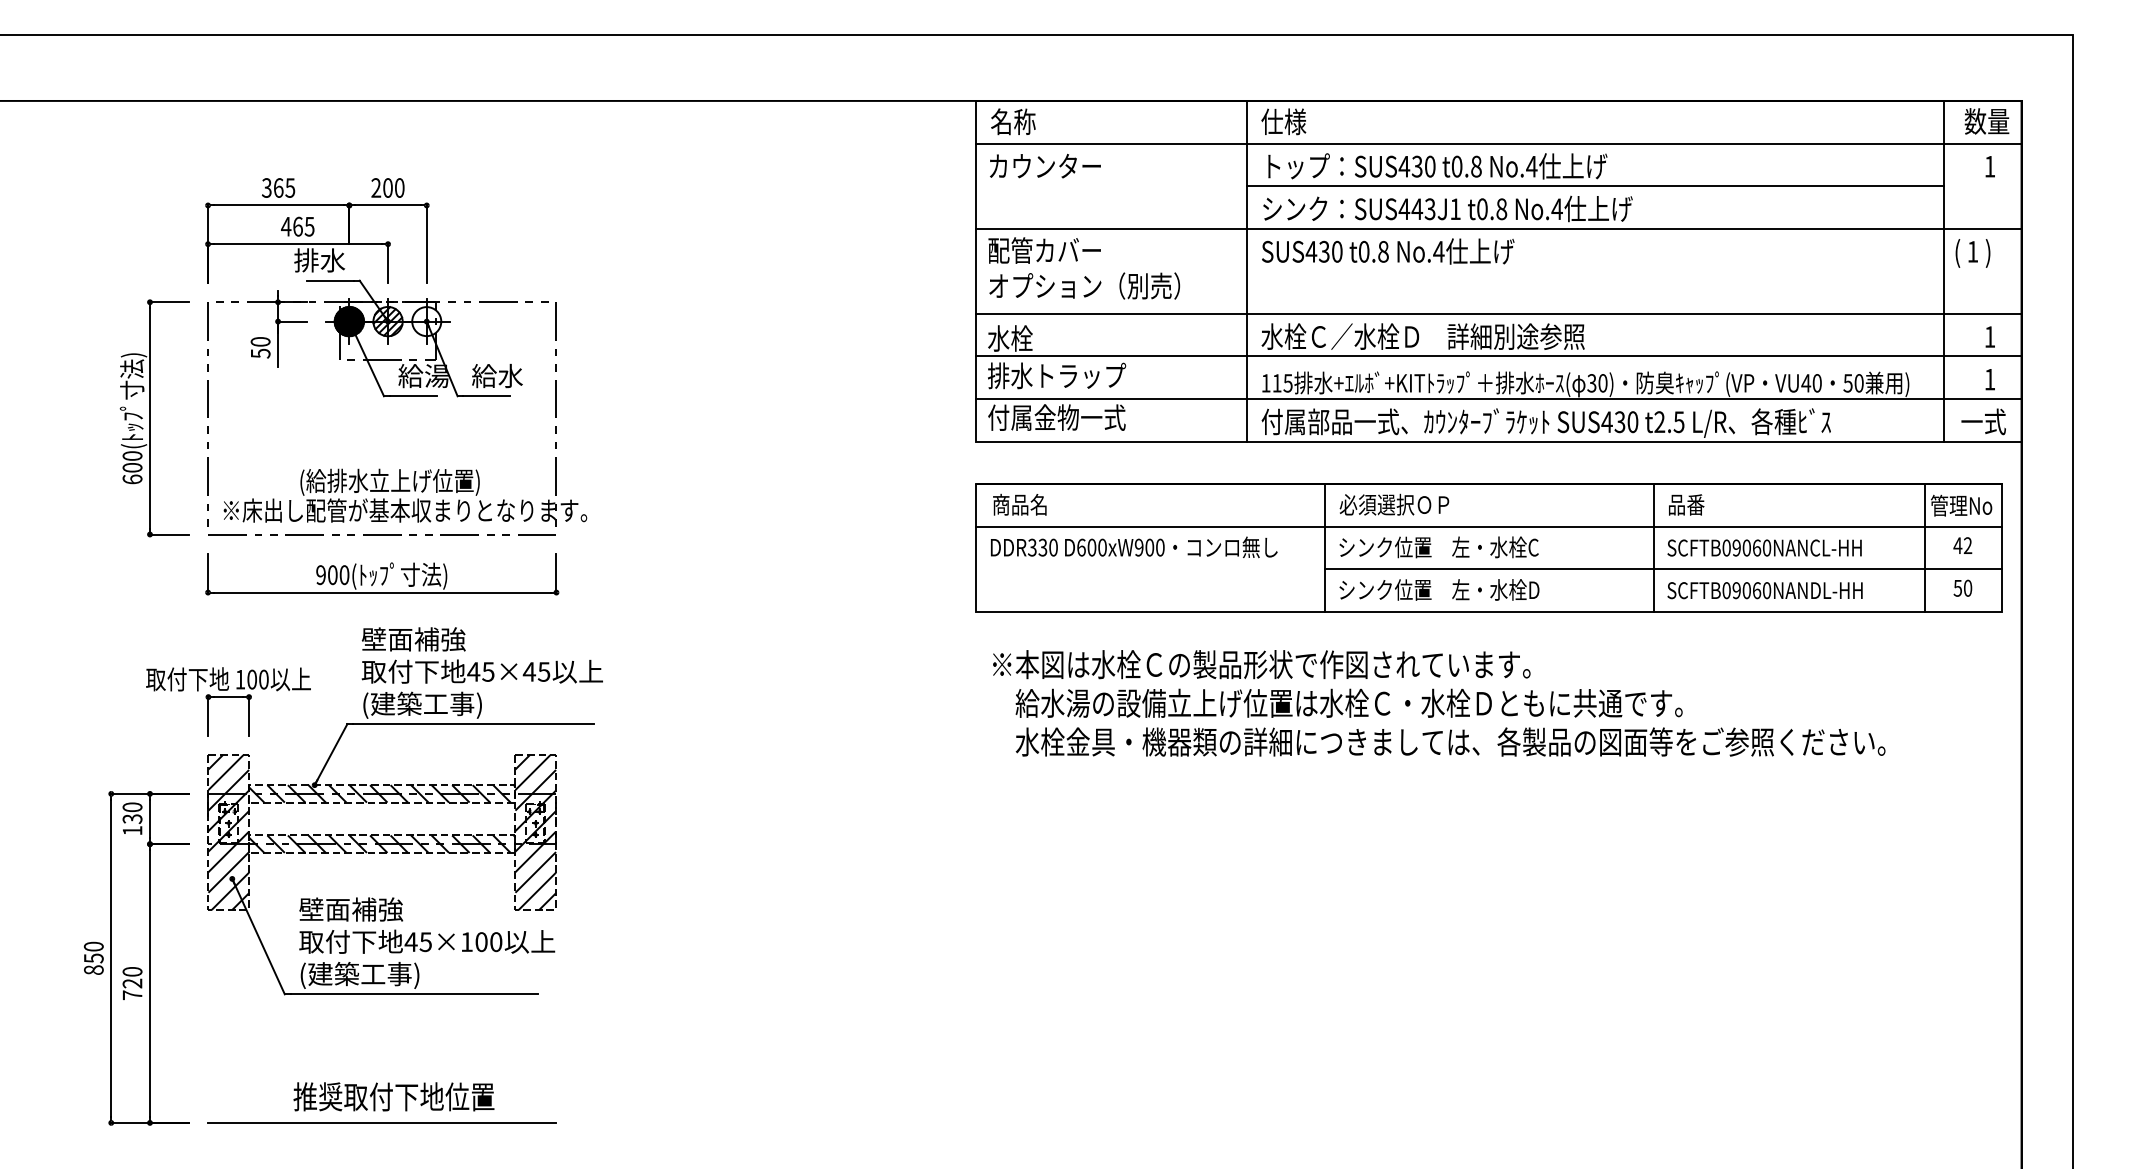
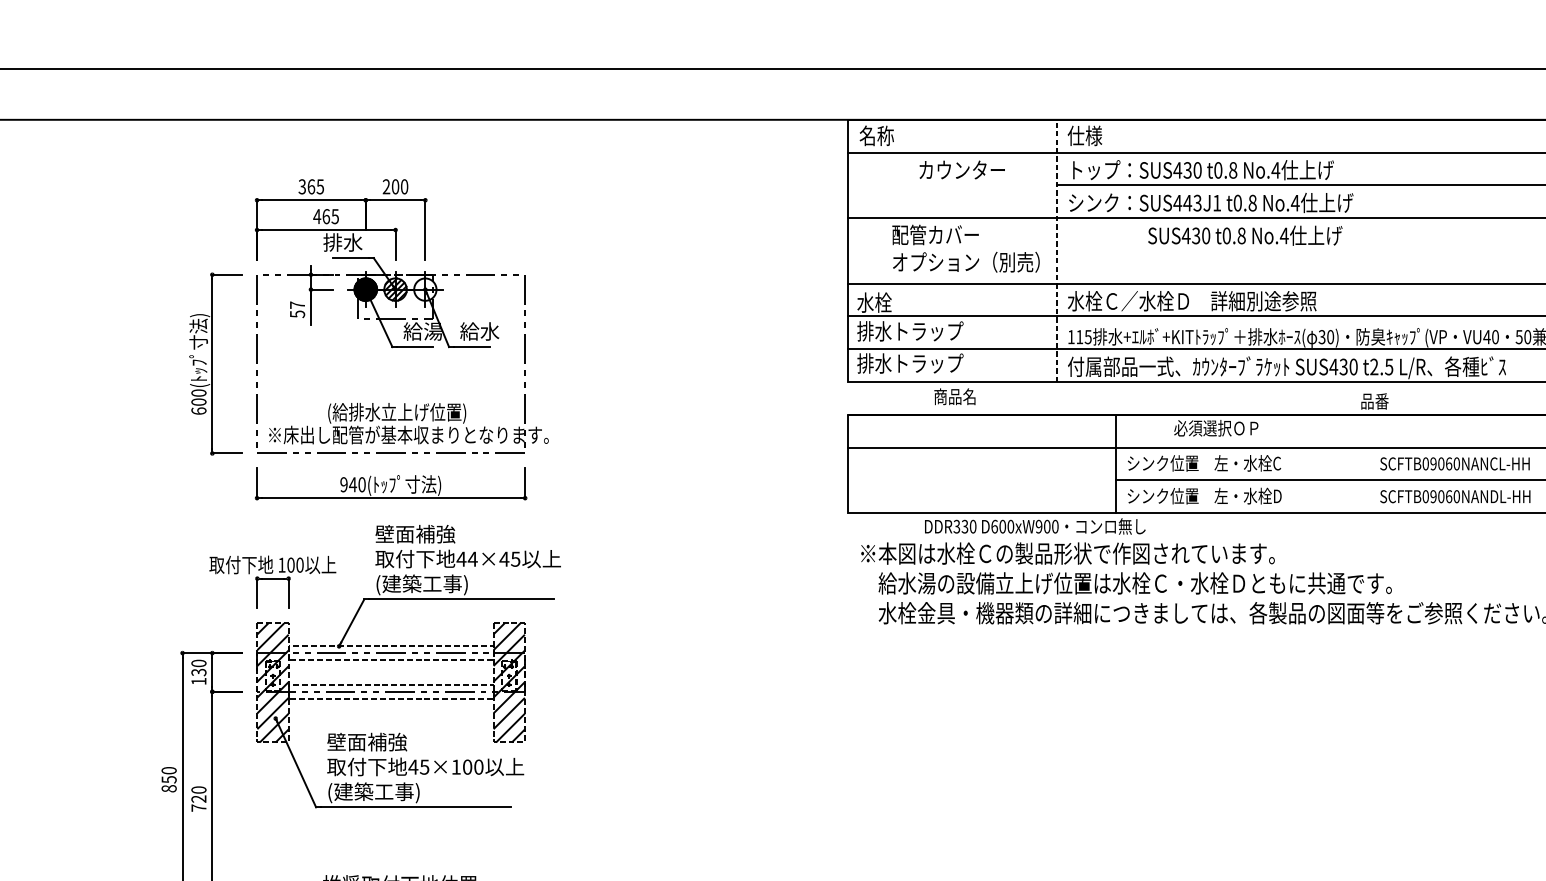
text: (1045, 165) -> (962, 169), moved
text: (1388, 251) -> (1245, 235), moved
text: (1084, 268) -> (966, 248), moved
line: (1247, 270) -> (1057, 250), solid -> dashed
text: (260, 341) -> (297, 304), 50 -> 57
text: (1057, 417) -> (910, 363), 付属金物一式 -> 排水トラップ
text: (1019, 504) -> (954, 396), moved
text: (1394, 504) -> (1216, 428), moved
text: (1686, 504) -> (1374, 401), moved
text: (1134, 547) -> (1035, 526), moved
line: (1653, 547) -> (1369, 463), removed
text: (332, 575) -> (352, 485), 900( -> 940(
text: (487, 671) -> (472, 558), 45×45 -> 44×45
hatch: (382, 793) -> (391, 652), removed
hatch: (382, 843) -> (391, 691), removed

